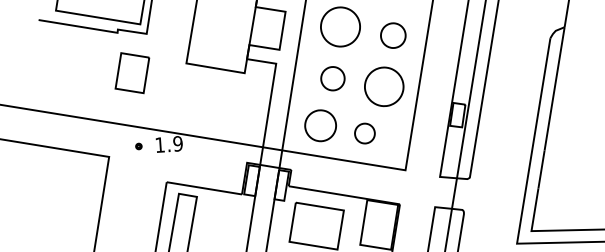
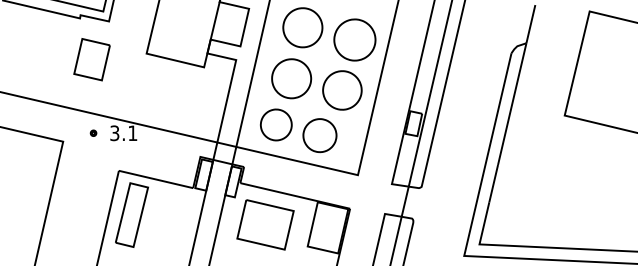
part: (392, 35) -> (354, 39), size x1.67
part: (332, 78) -> (291, 78), size x1.67
part: (364, 133) -> (319, 135), size x1.67
text: (168, 144) -> (123, 133), 1.9 -> 3.1

